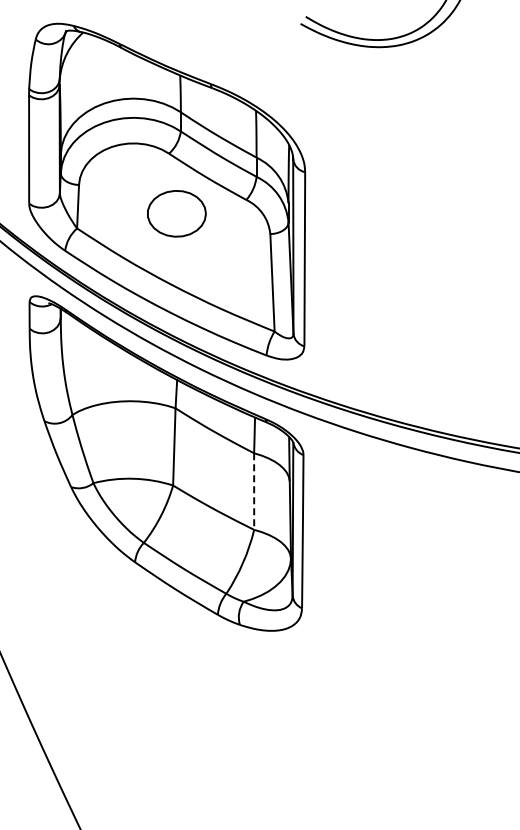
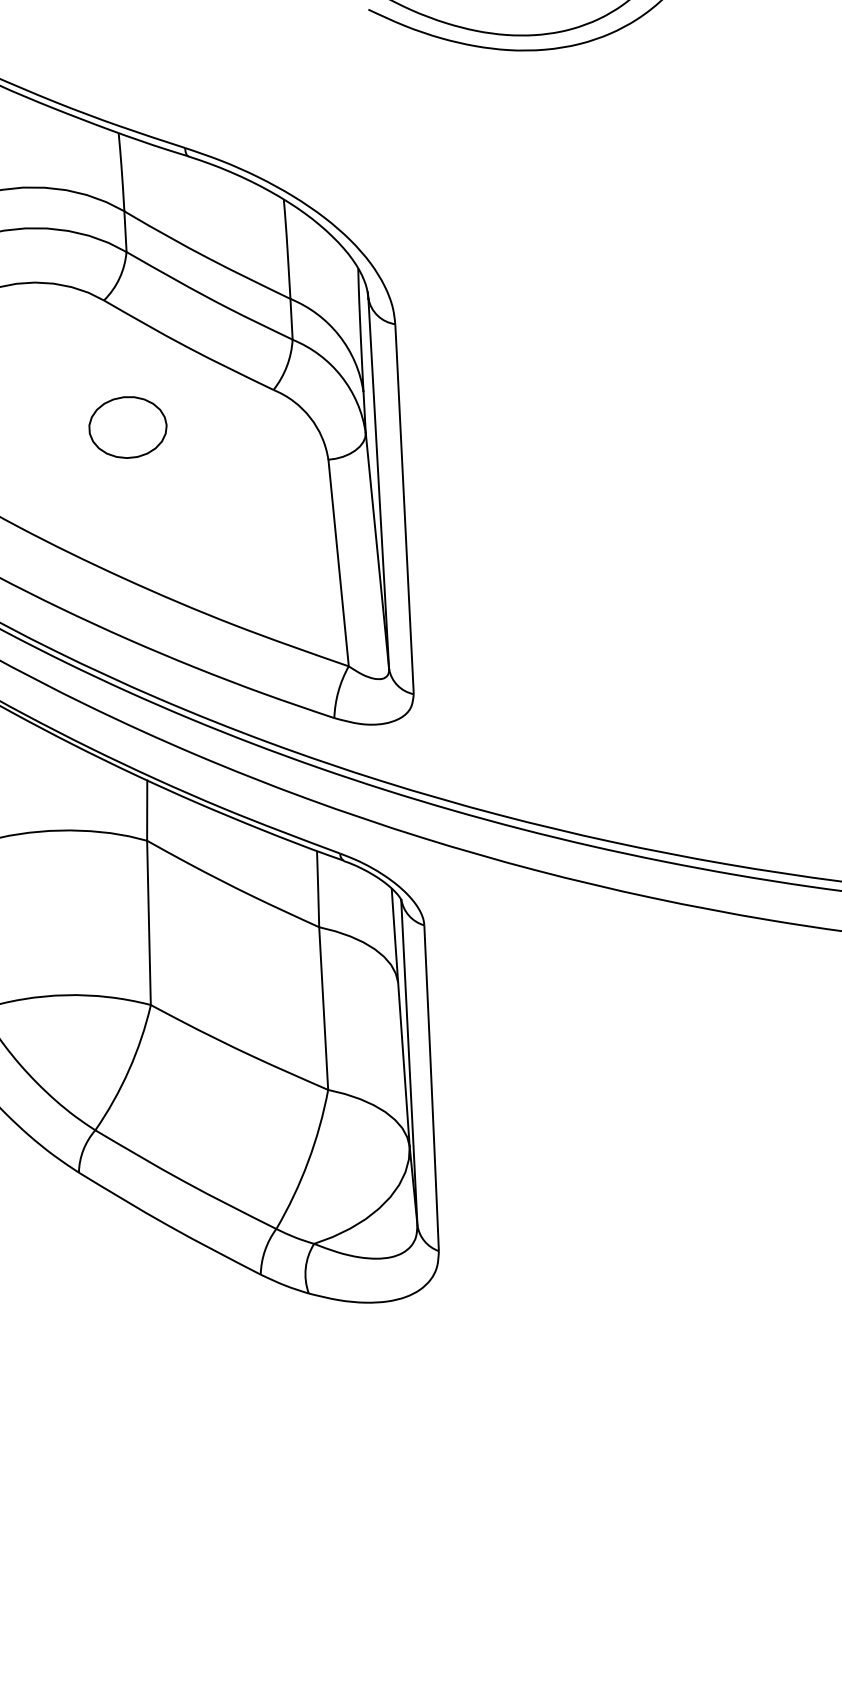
part: (177, 213) -> (128, 426), size x0.62
line: (254, 492) -> (324, 1010), dashed -> solid

